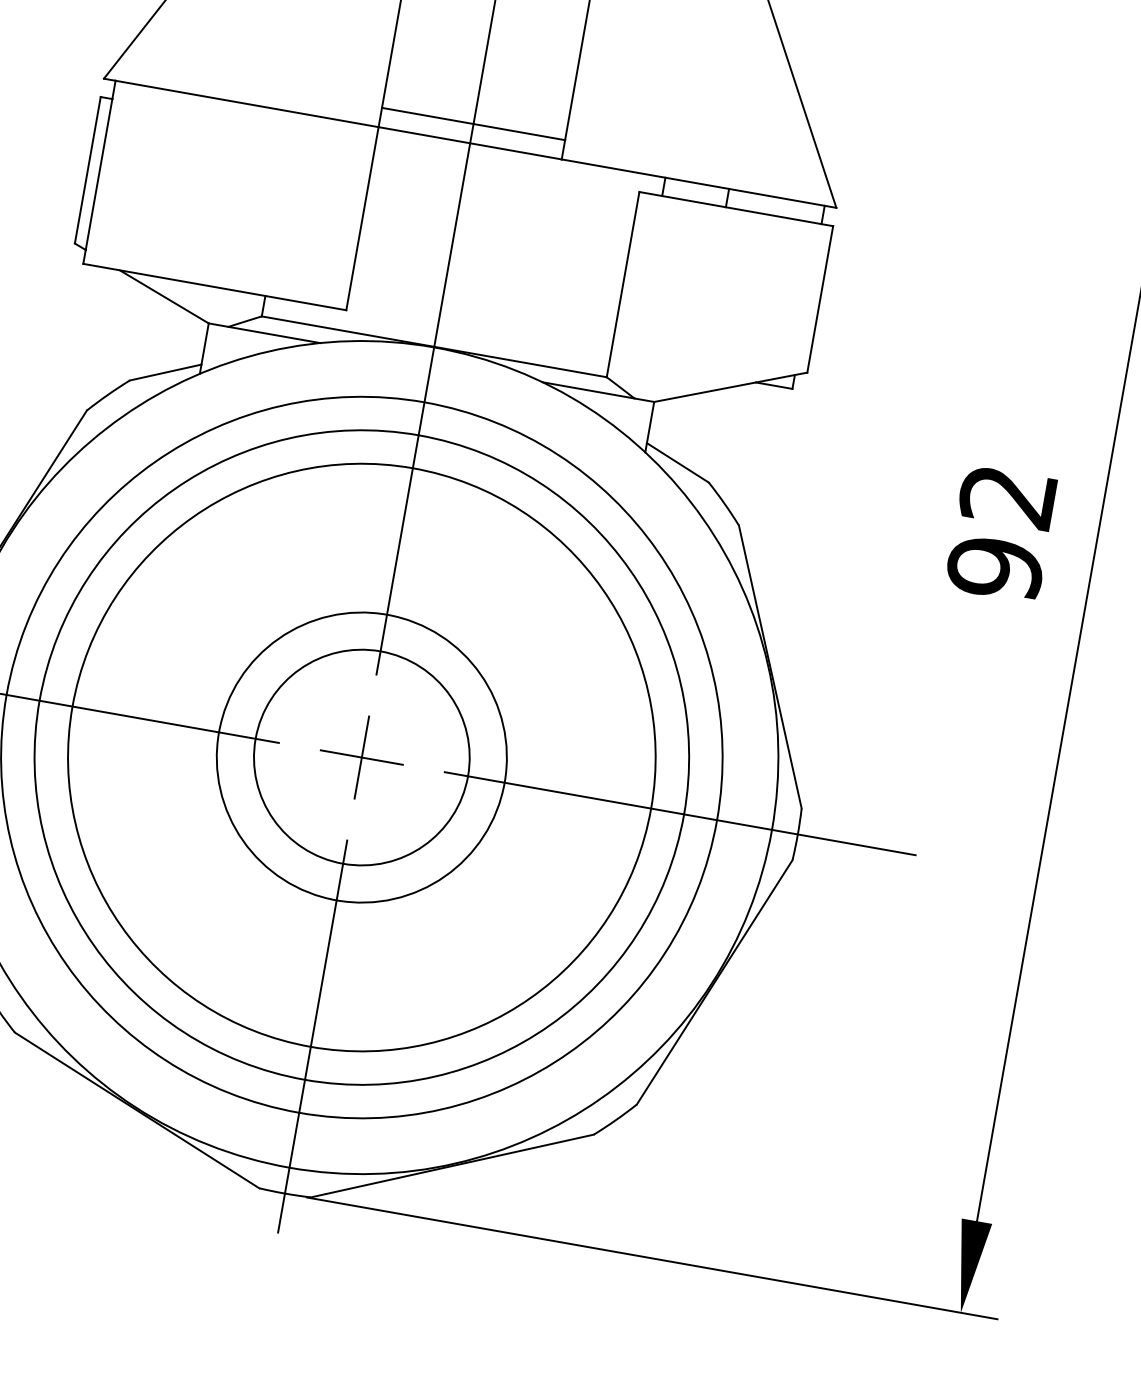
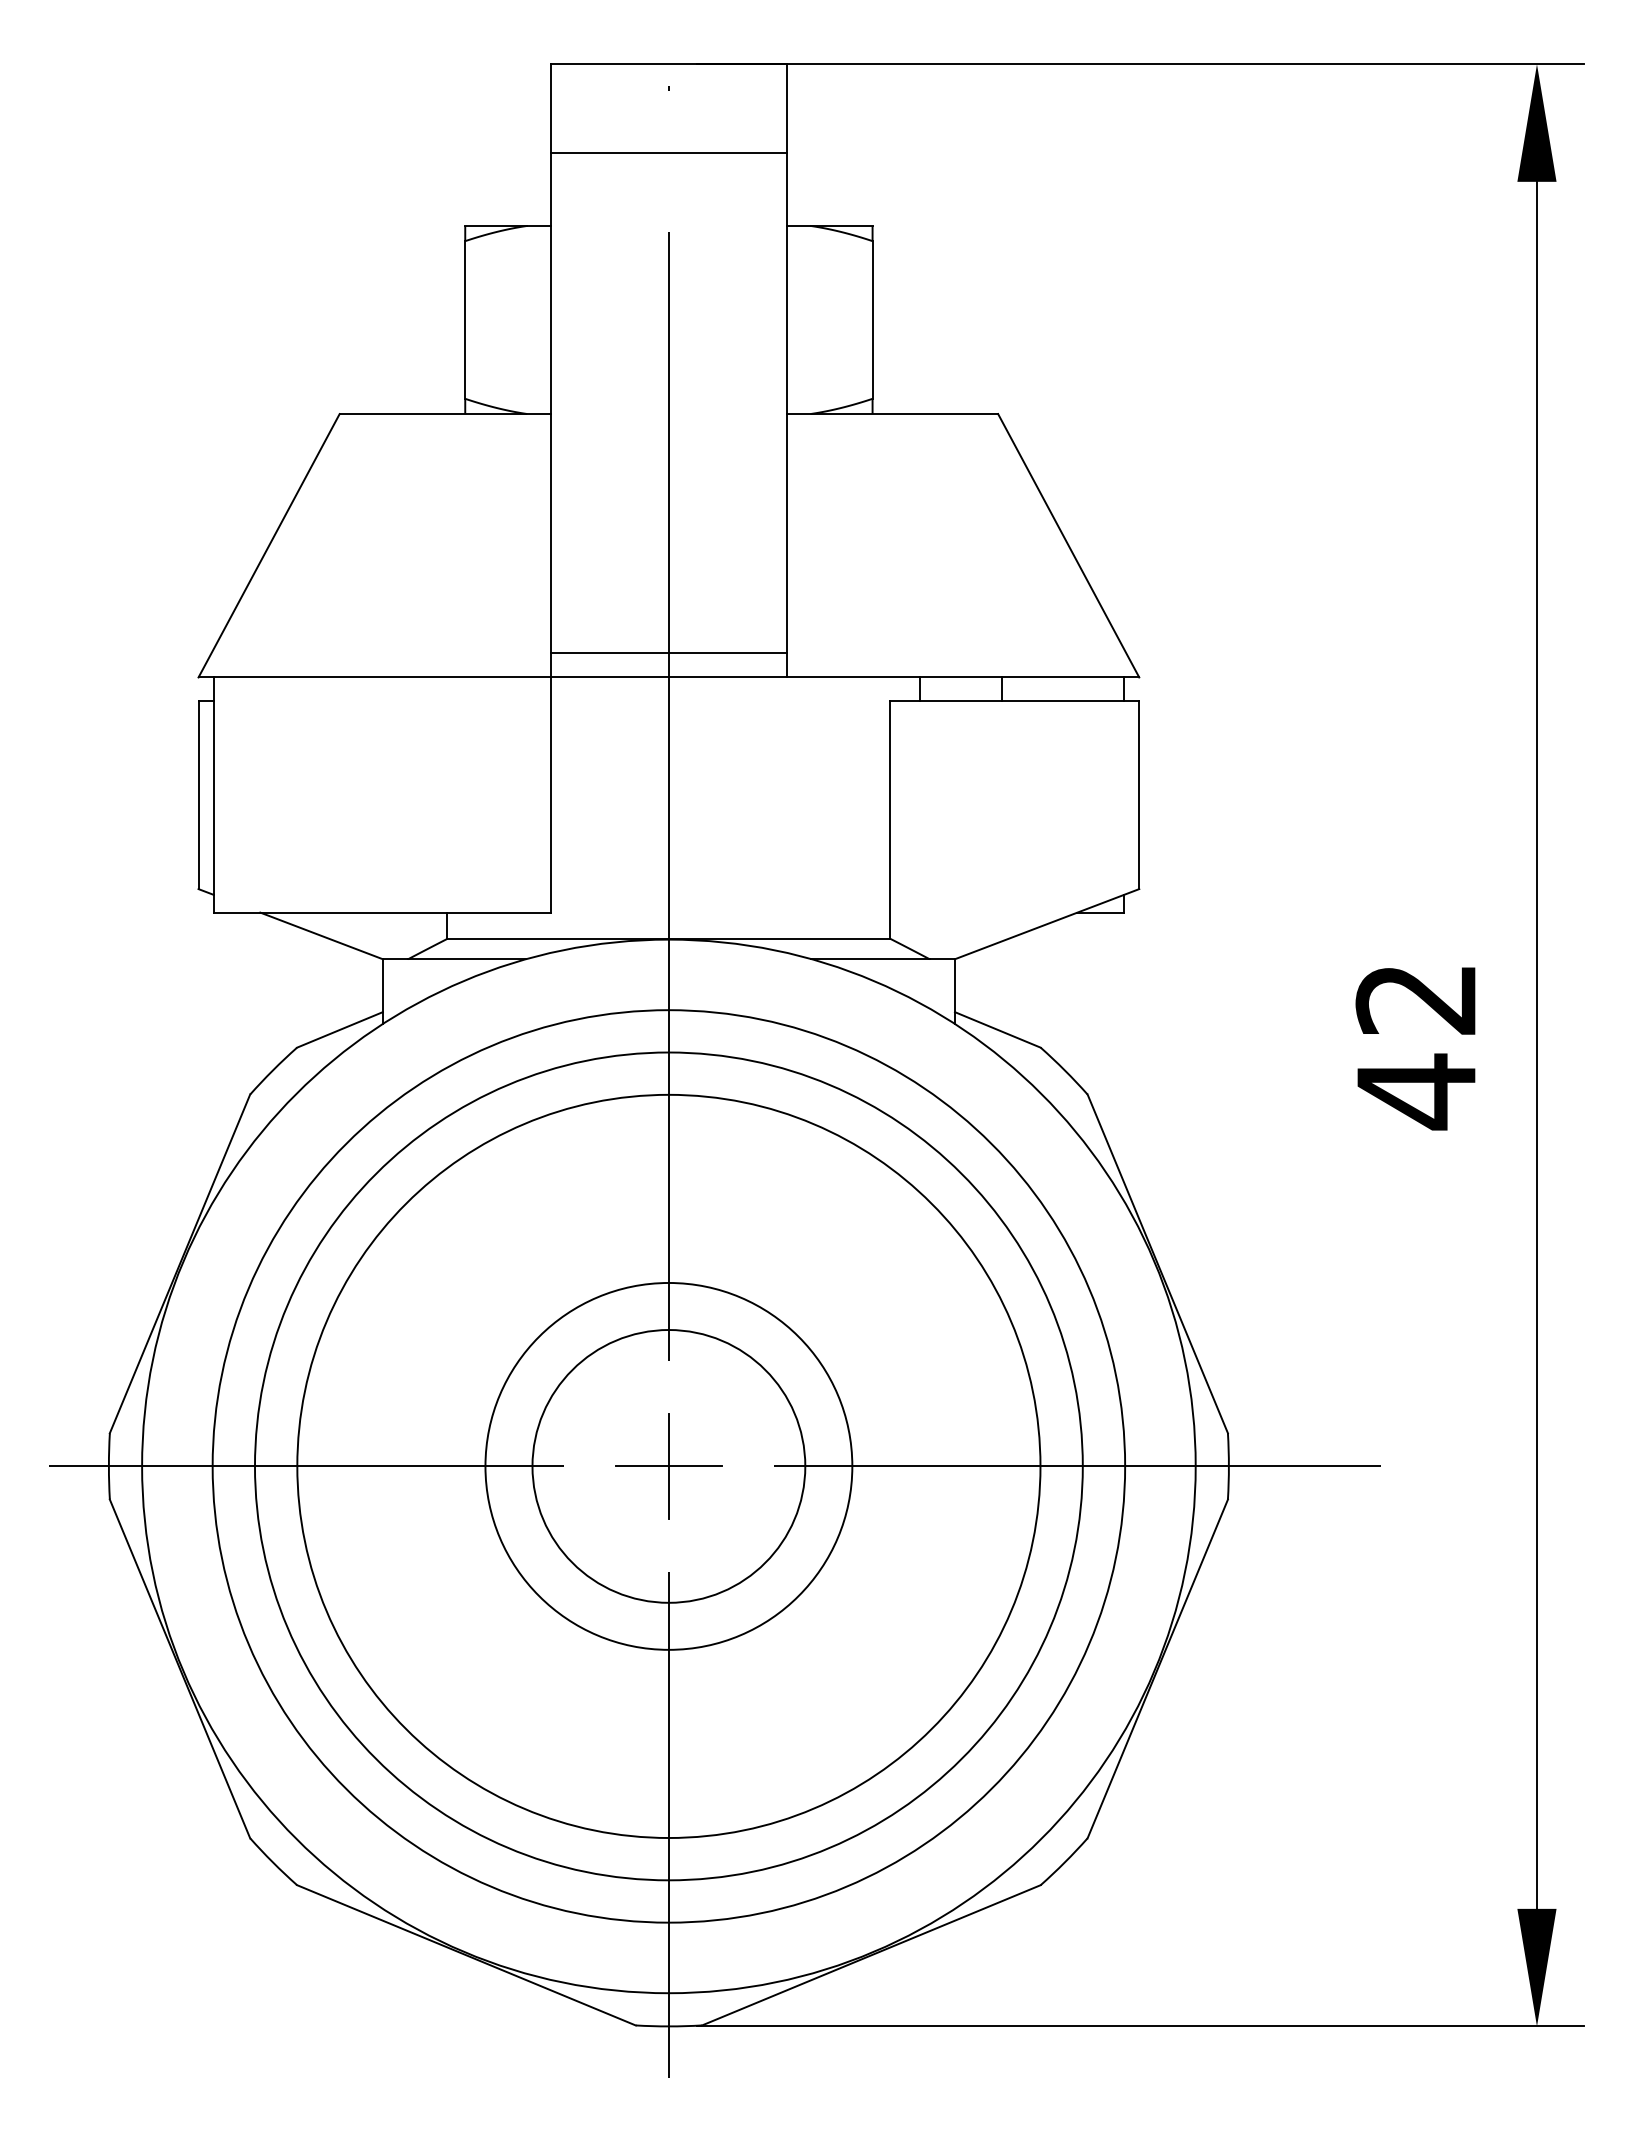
text: (995, 568) -> (1416, 1091), 92 -> 42

